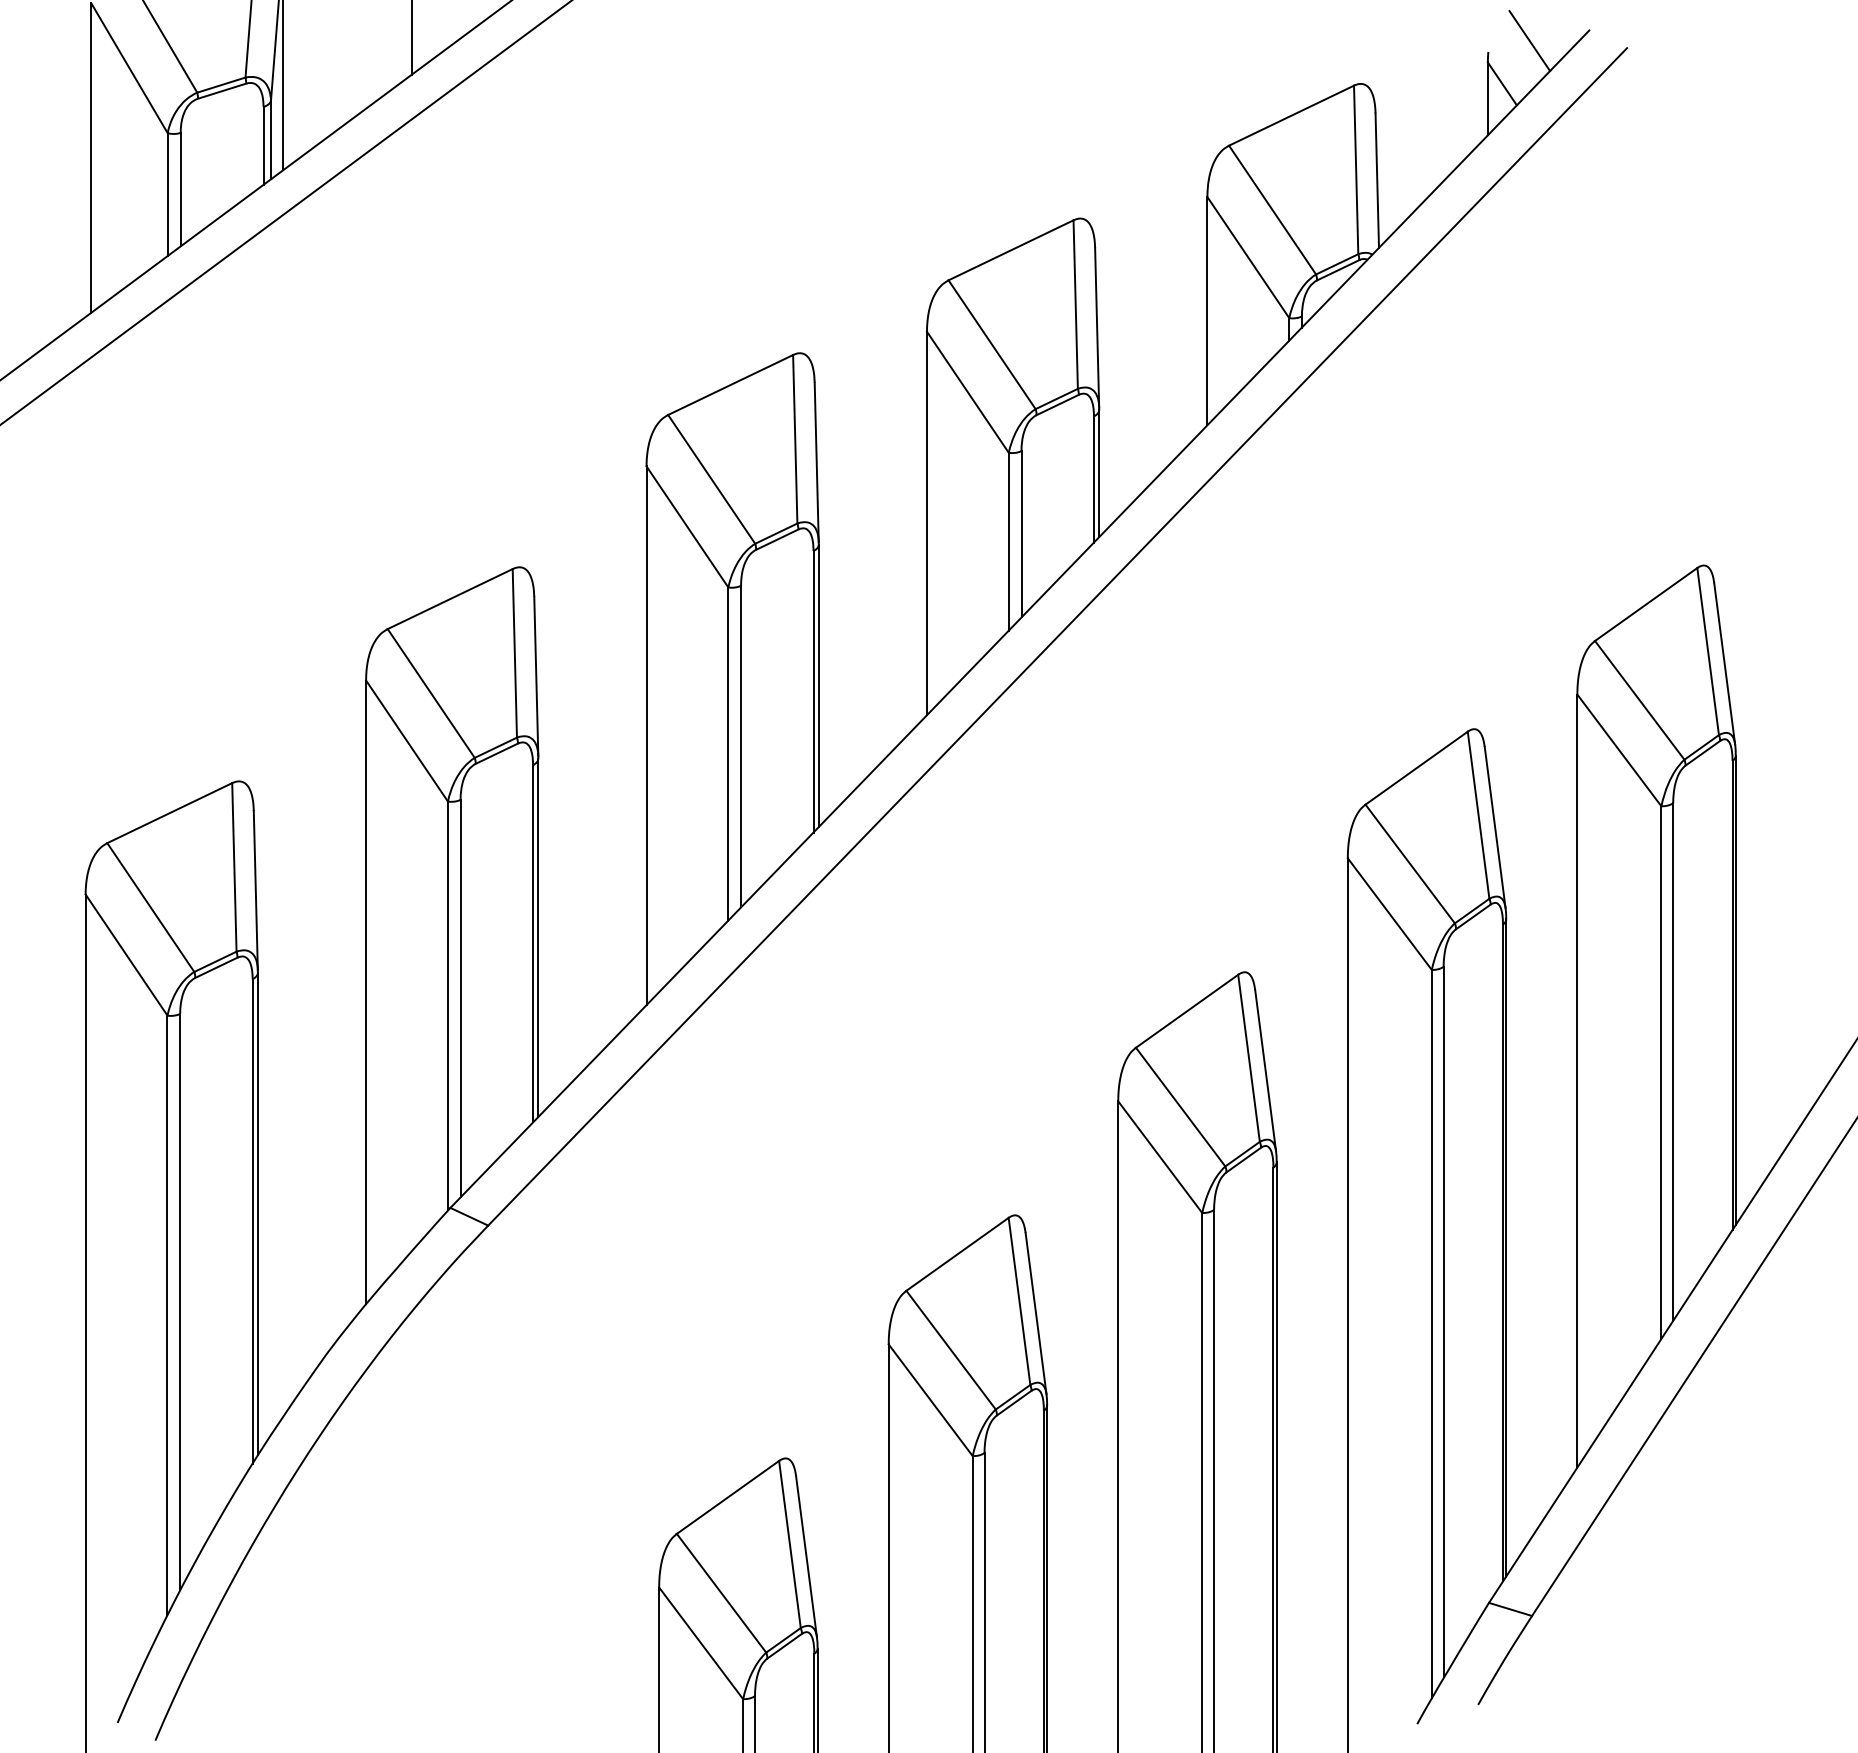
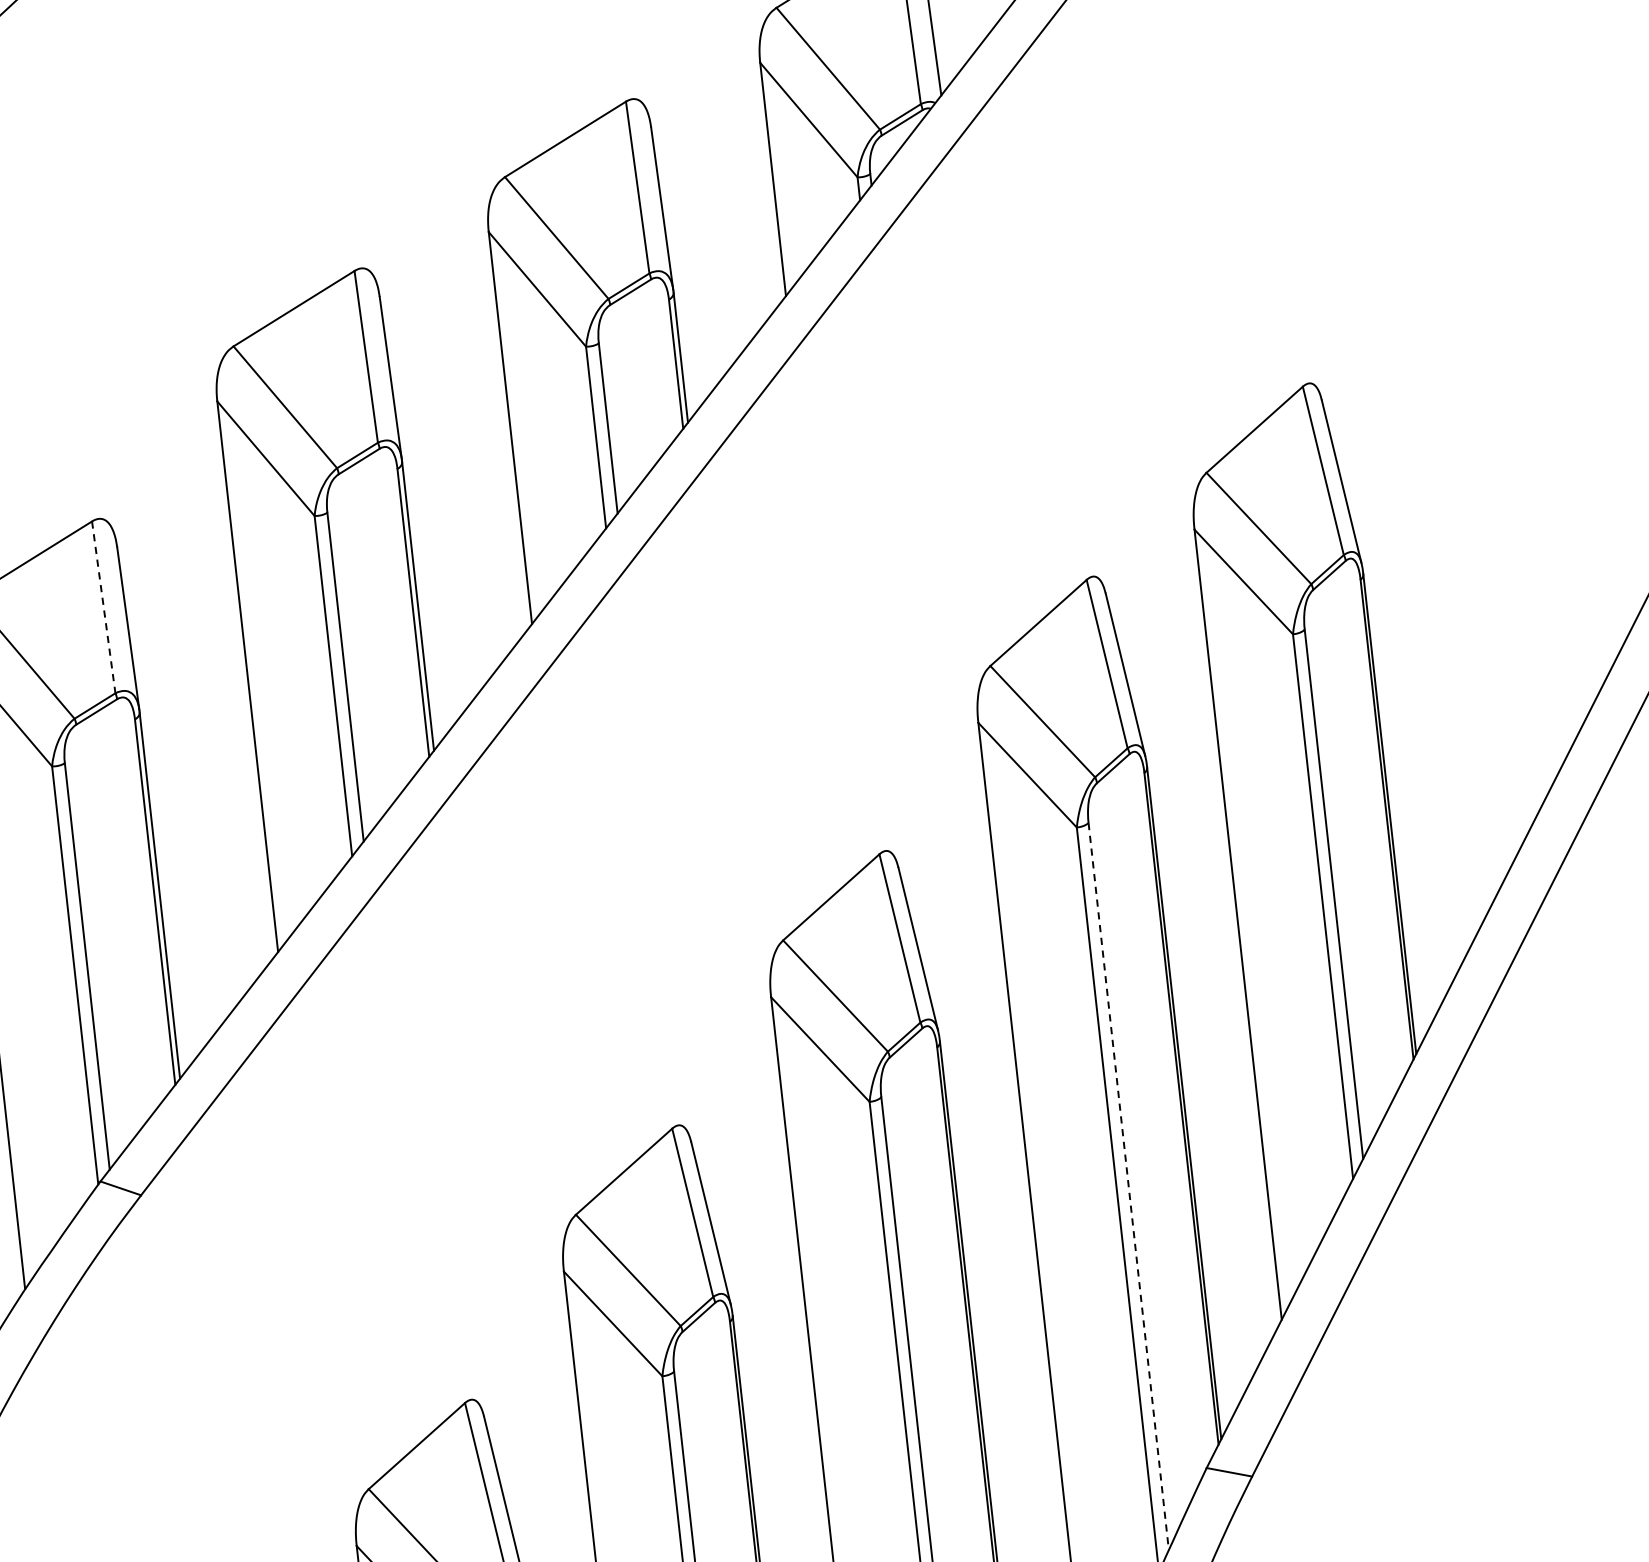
line: (514, 653) -> (103, 607), solid -> dashed
line: (1443, 1321) -> (1128, 1185), solid -> dashed

